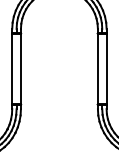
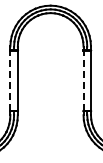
line: (12, 68) -> (10, 80), solid -> dashed
line: (97, 68) -> (83, 80), solid -> dashed

